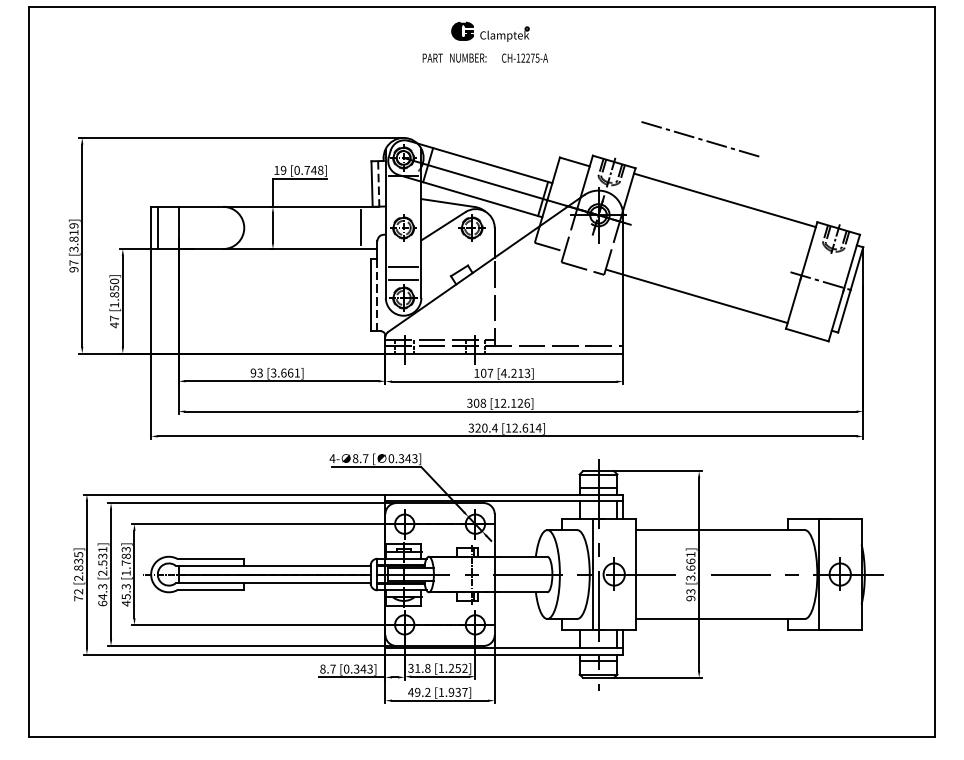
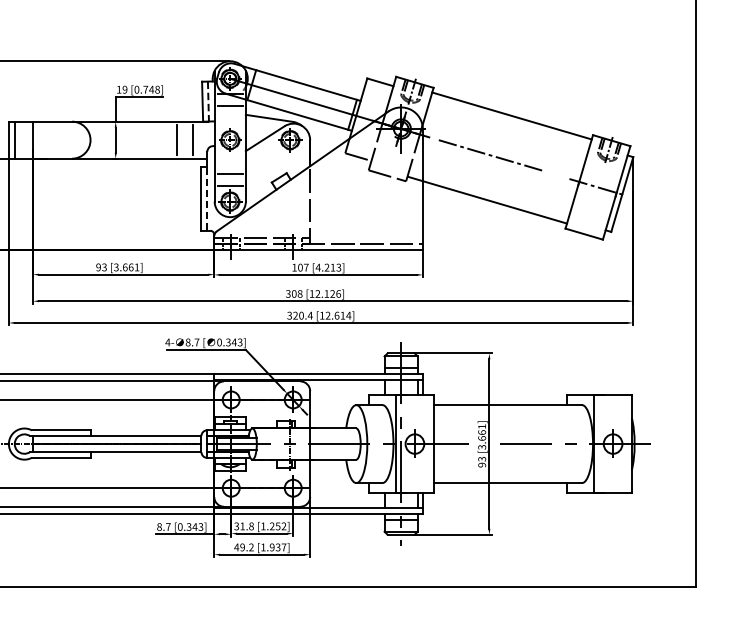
line: (700, 139) -> (490, 155), moved
line: (403, 189) -> (230, 106), added
line: (343, 227) -> (177, 139), added

